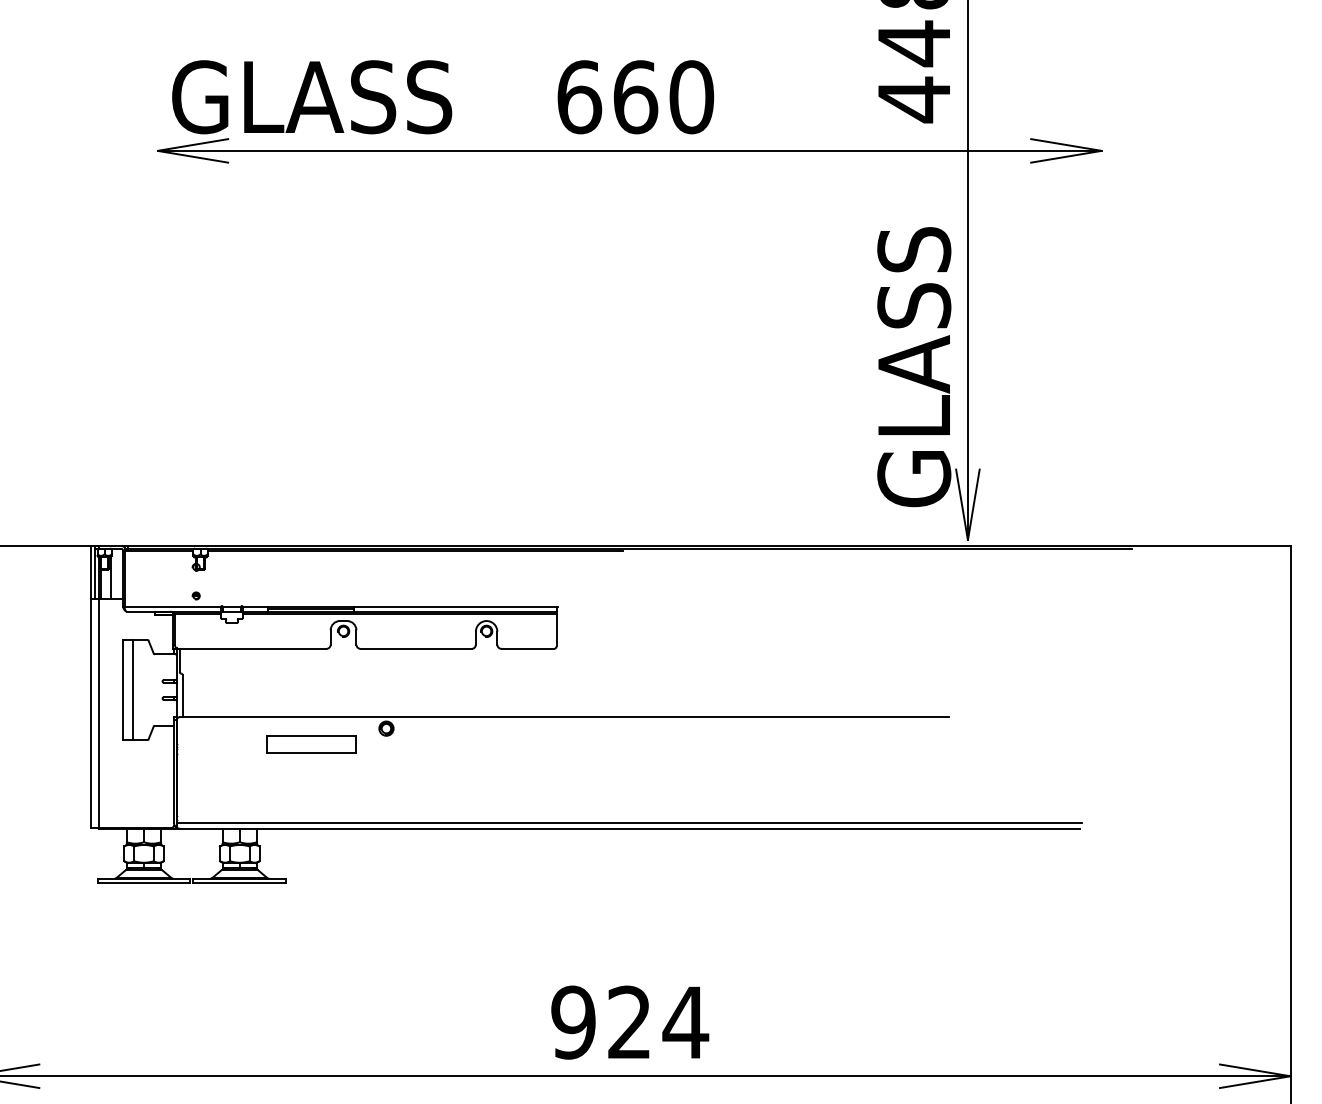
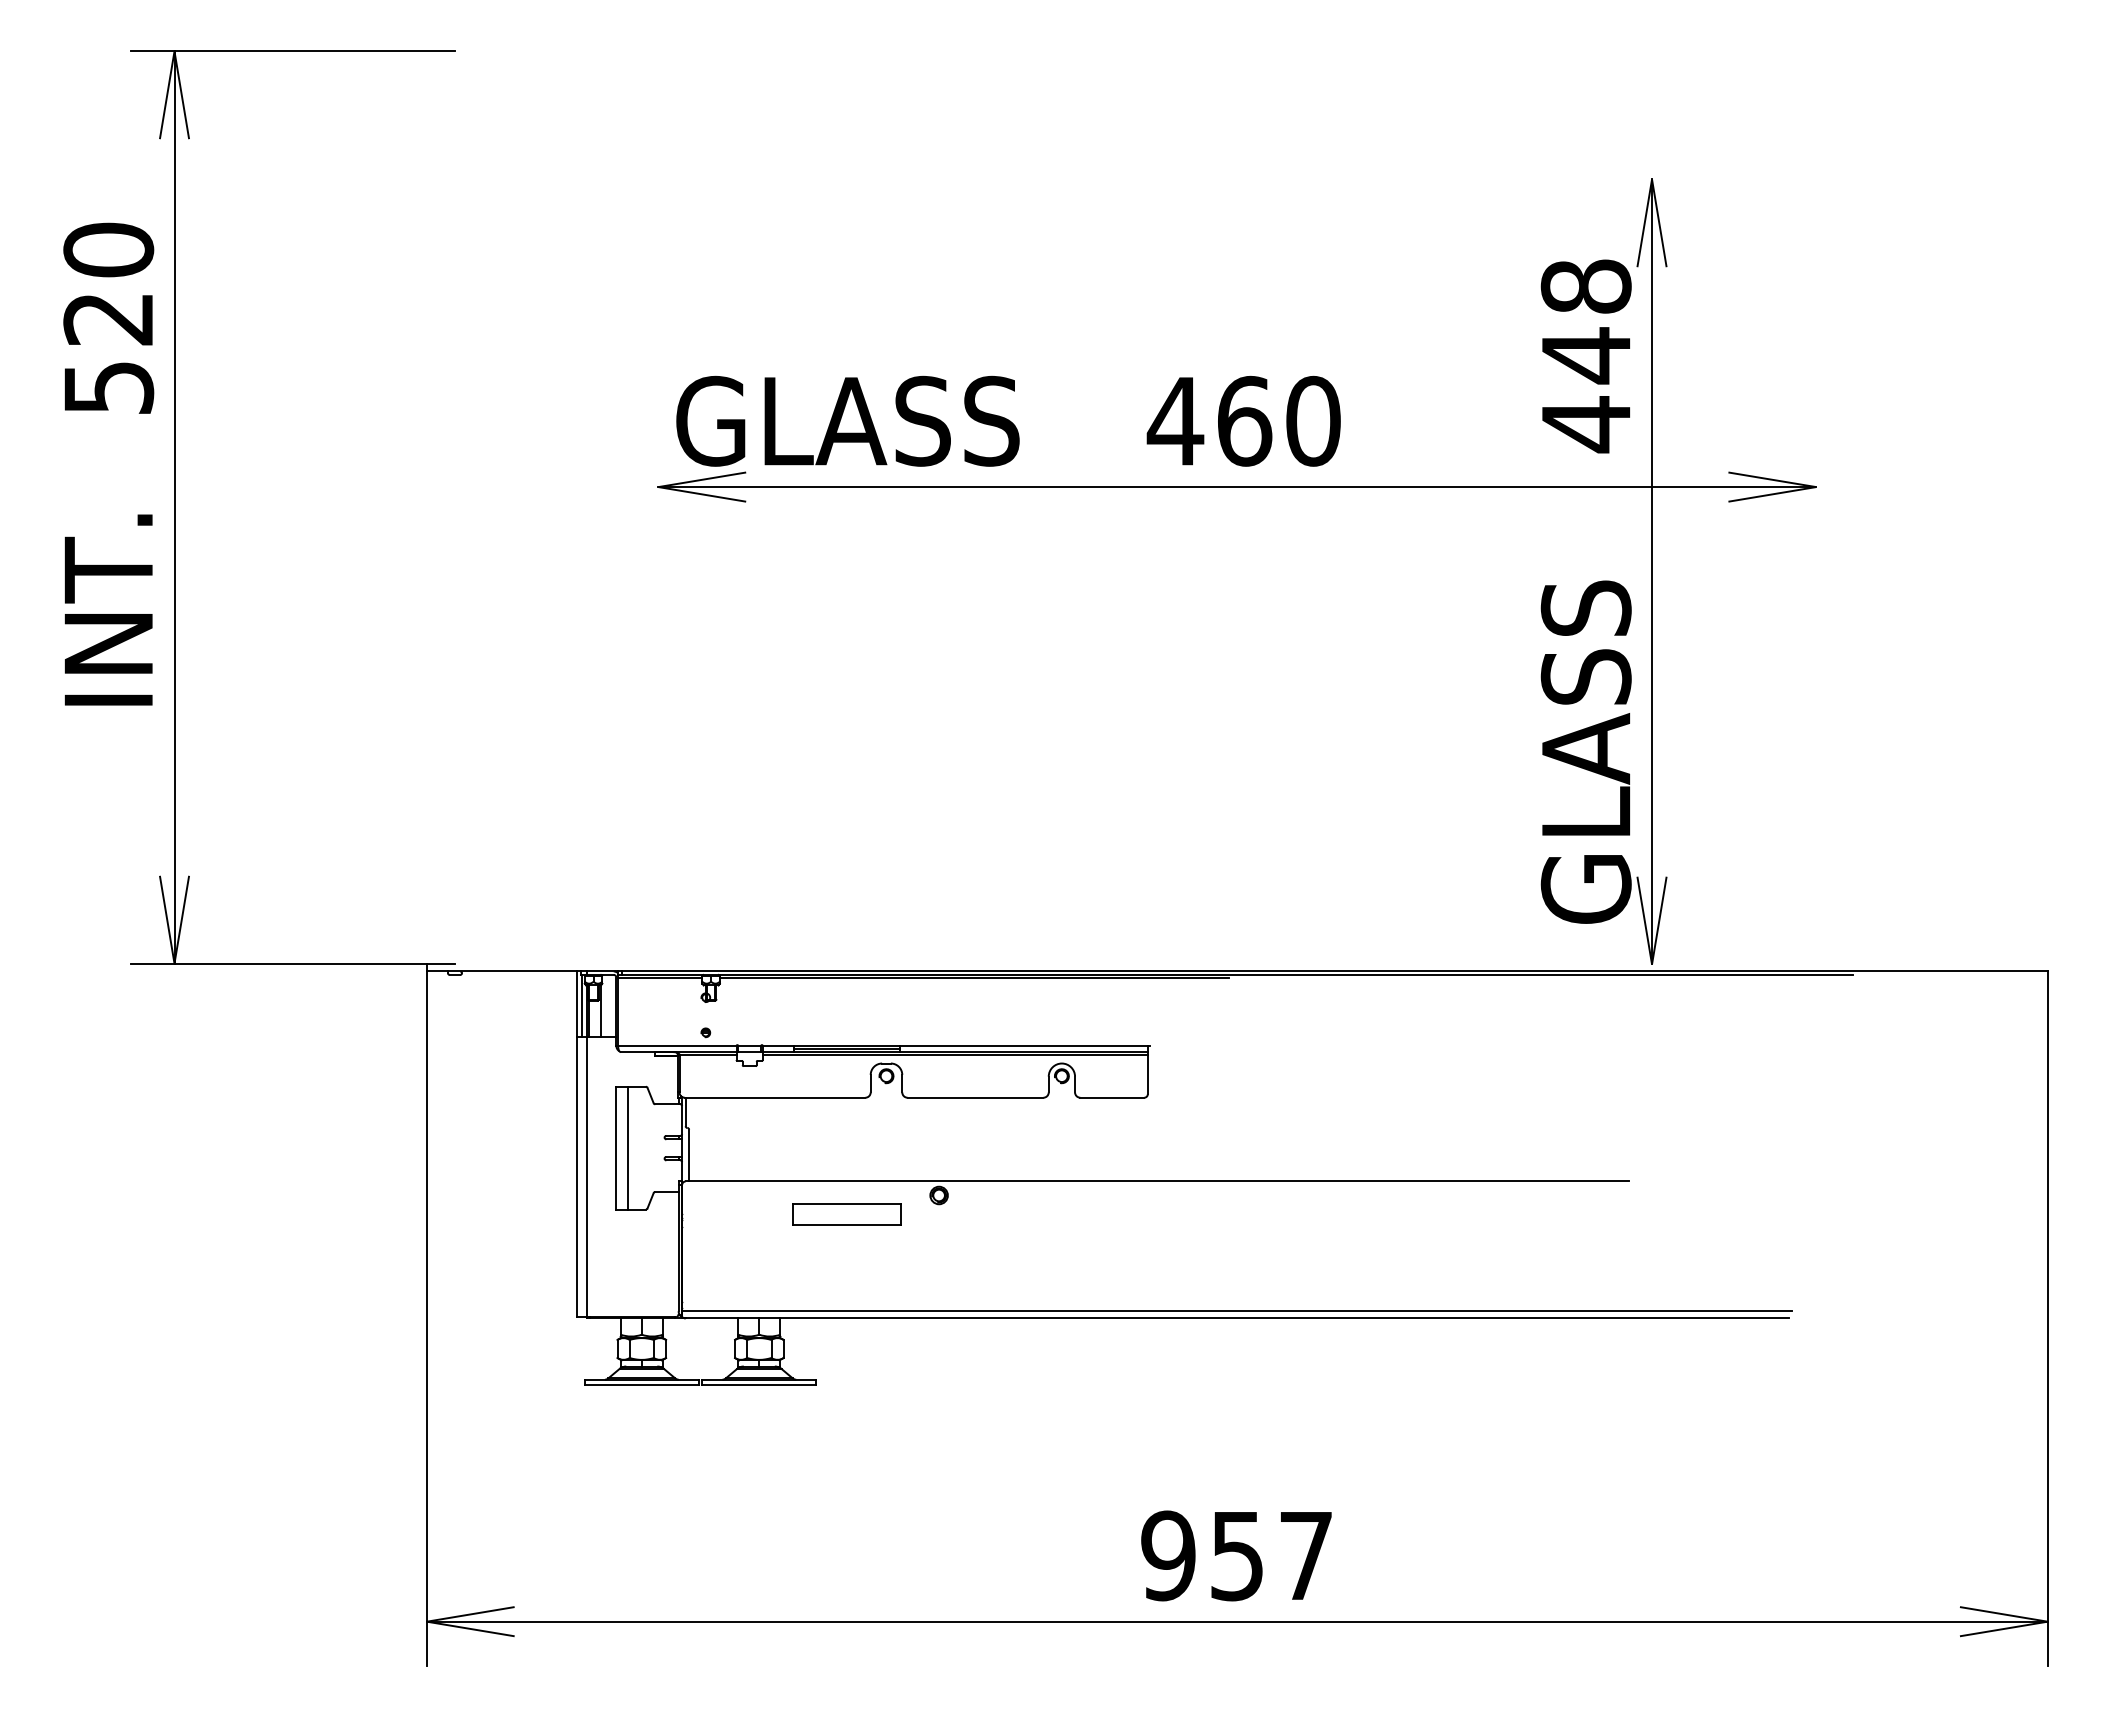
text: (579, 96) -> (1175, 420), 660 -> 460
text: (658, 1022) -> (1272, 1555), 924 -> 957

